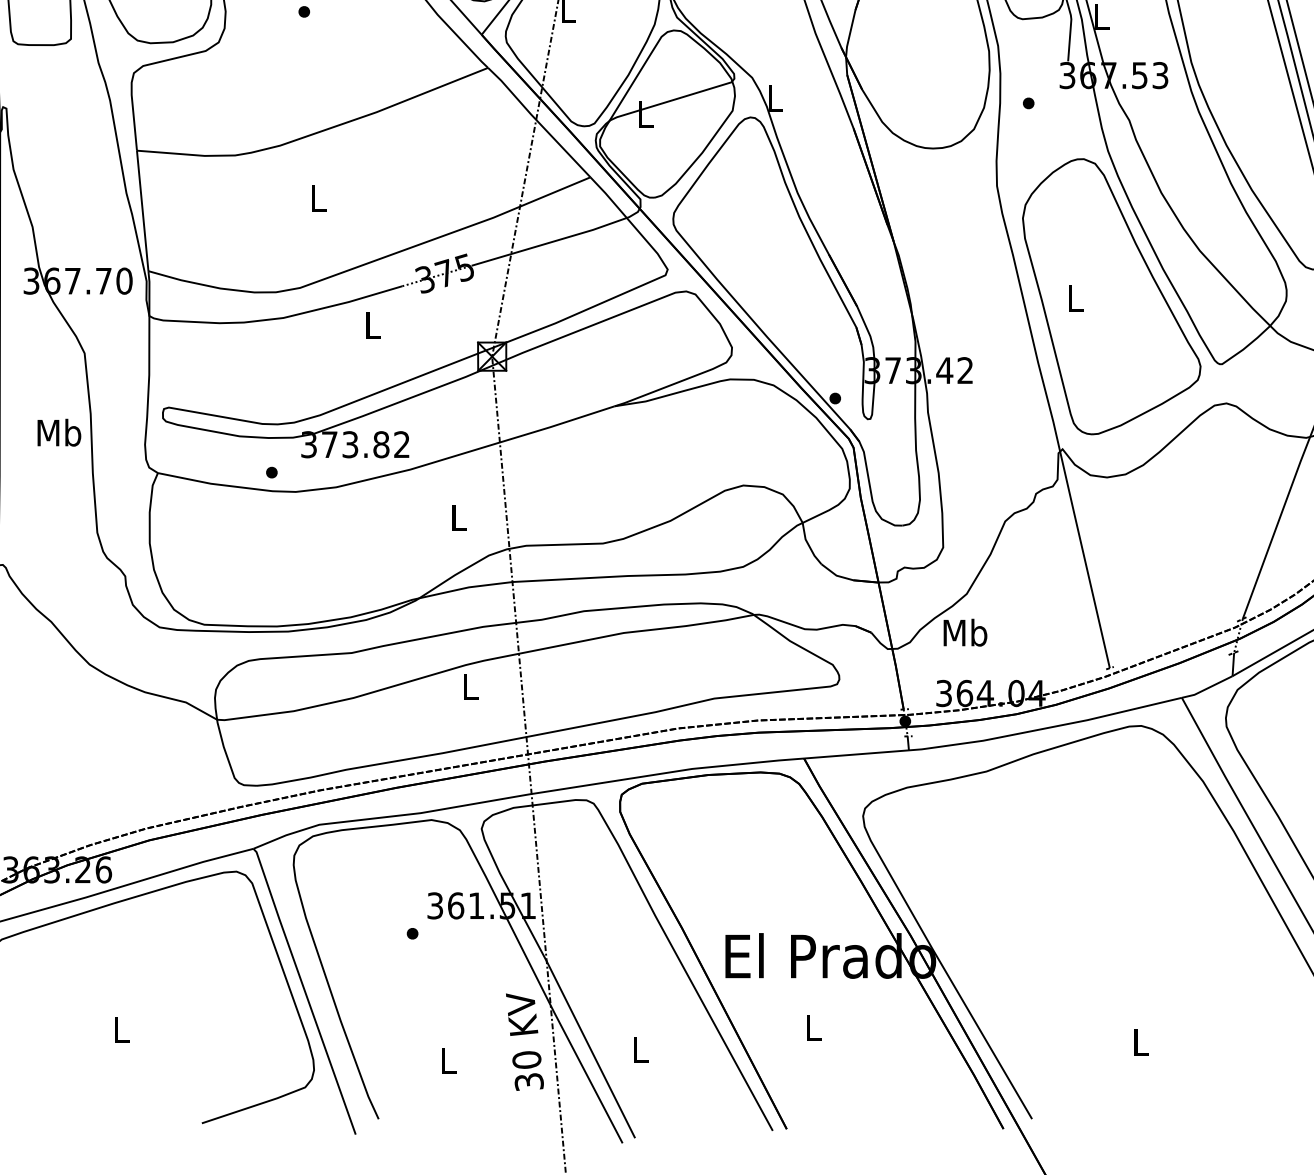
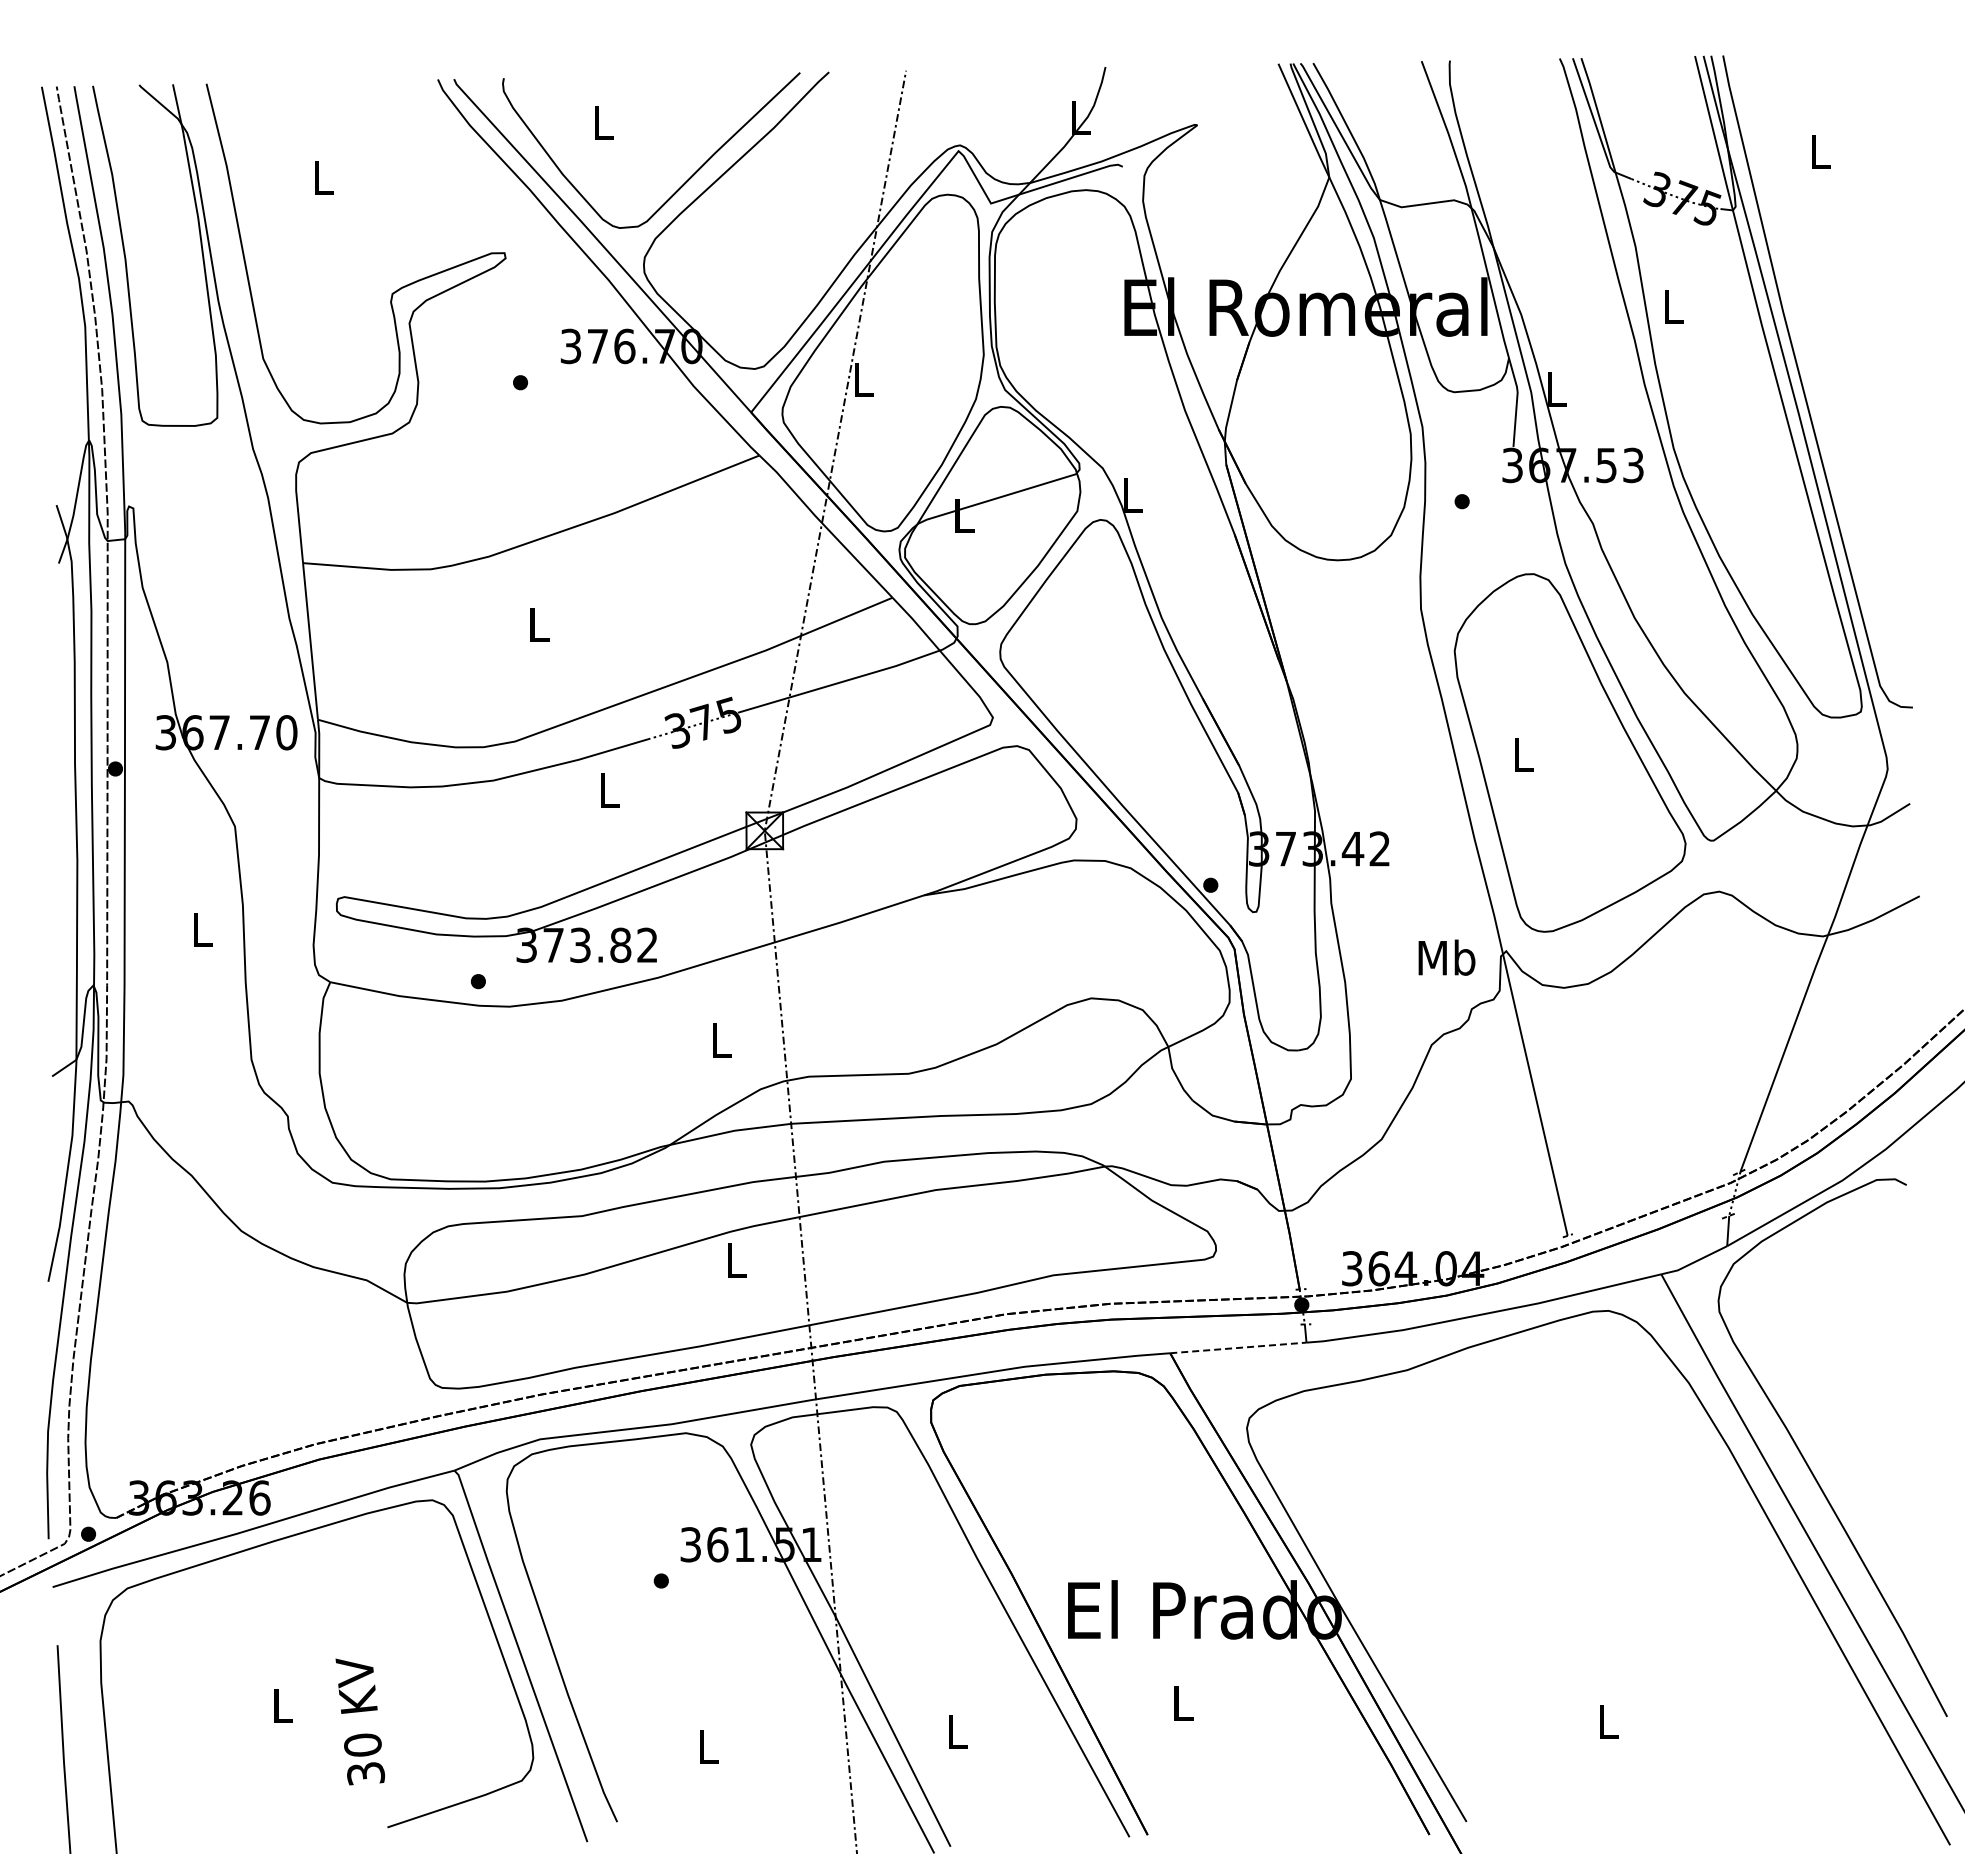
text: (58, 432) -> (201, 929), Mb -> L
text: (965, 632) -> (1446, 957), moved
line: (856, 754) -> (1238, 1347), solid -> dashed
text: (525, 1041) -> (360, 1721), moved

